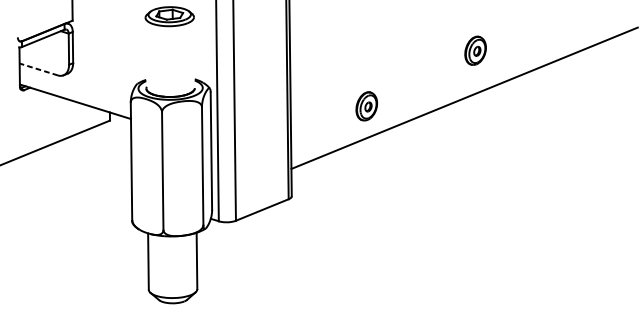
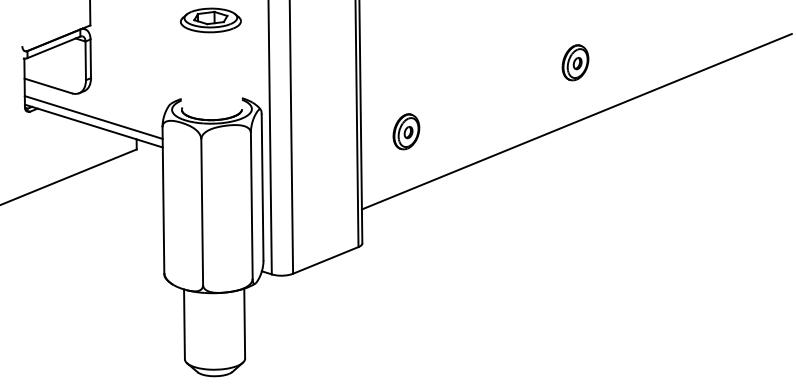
part: (475, 50) -> (575, 62), moved
line: (38, 69) -> (48, 86), dashed -> solid
line: (75, 94) -> (93, 117), added
part: (366, 106) -> (406, 131), moved

